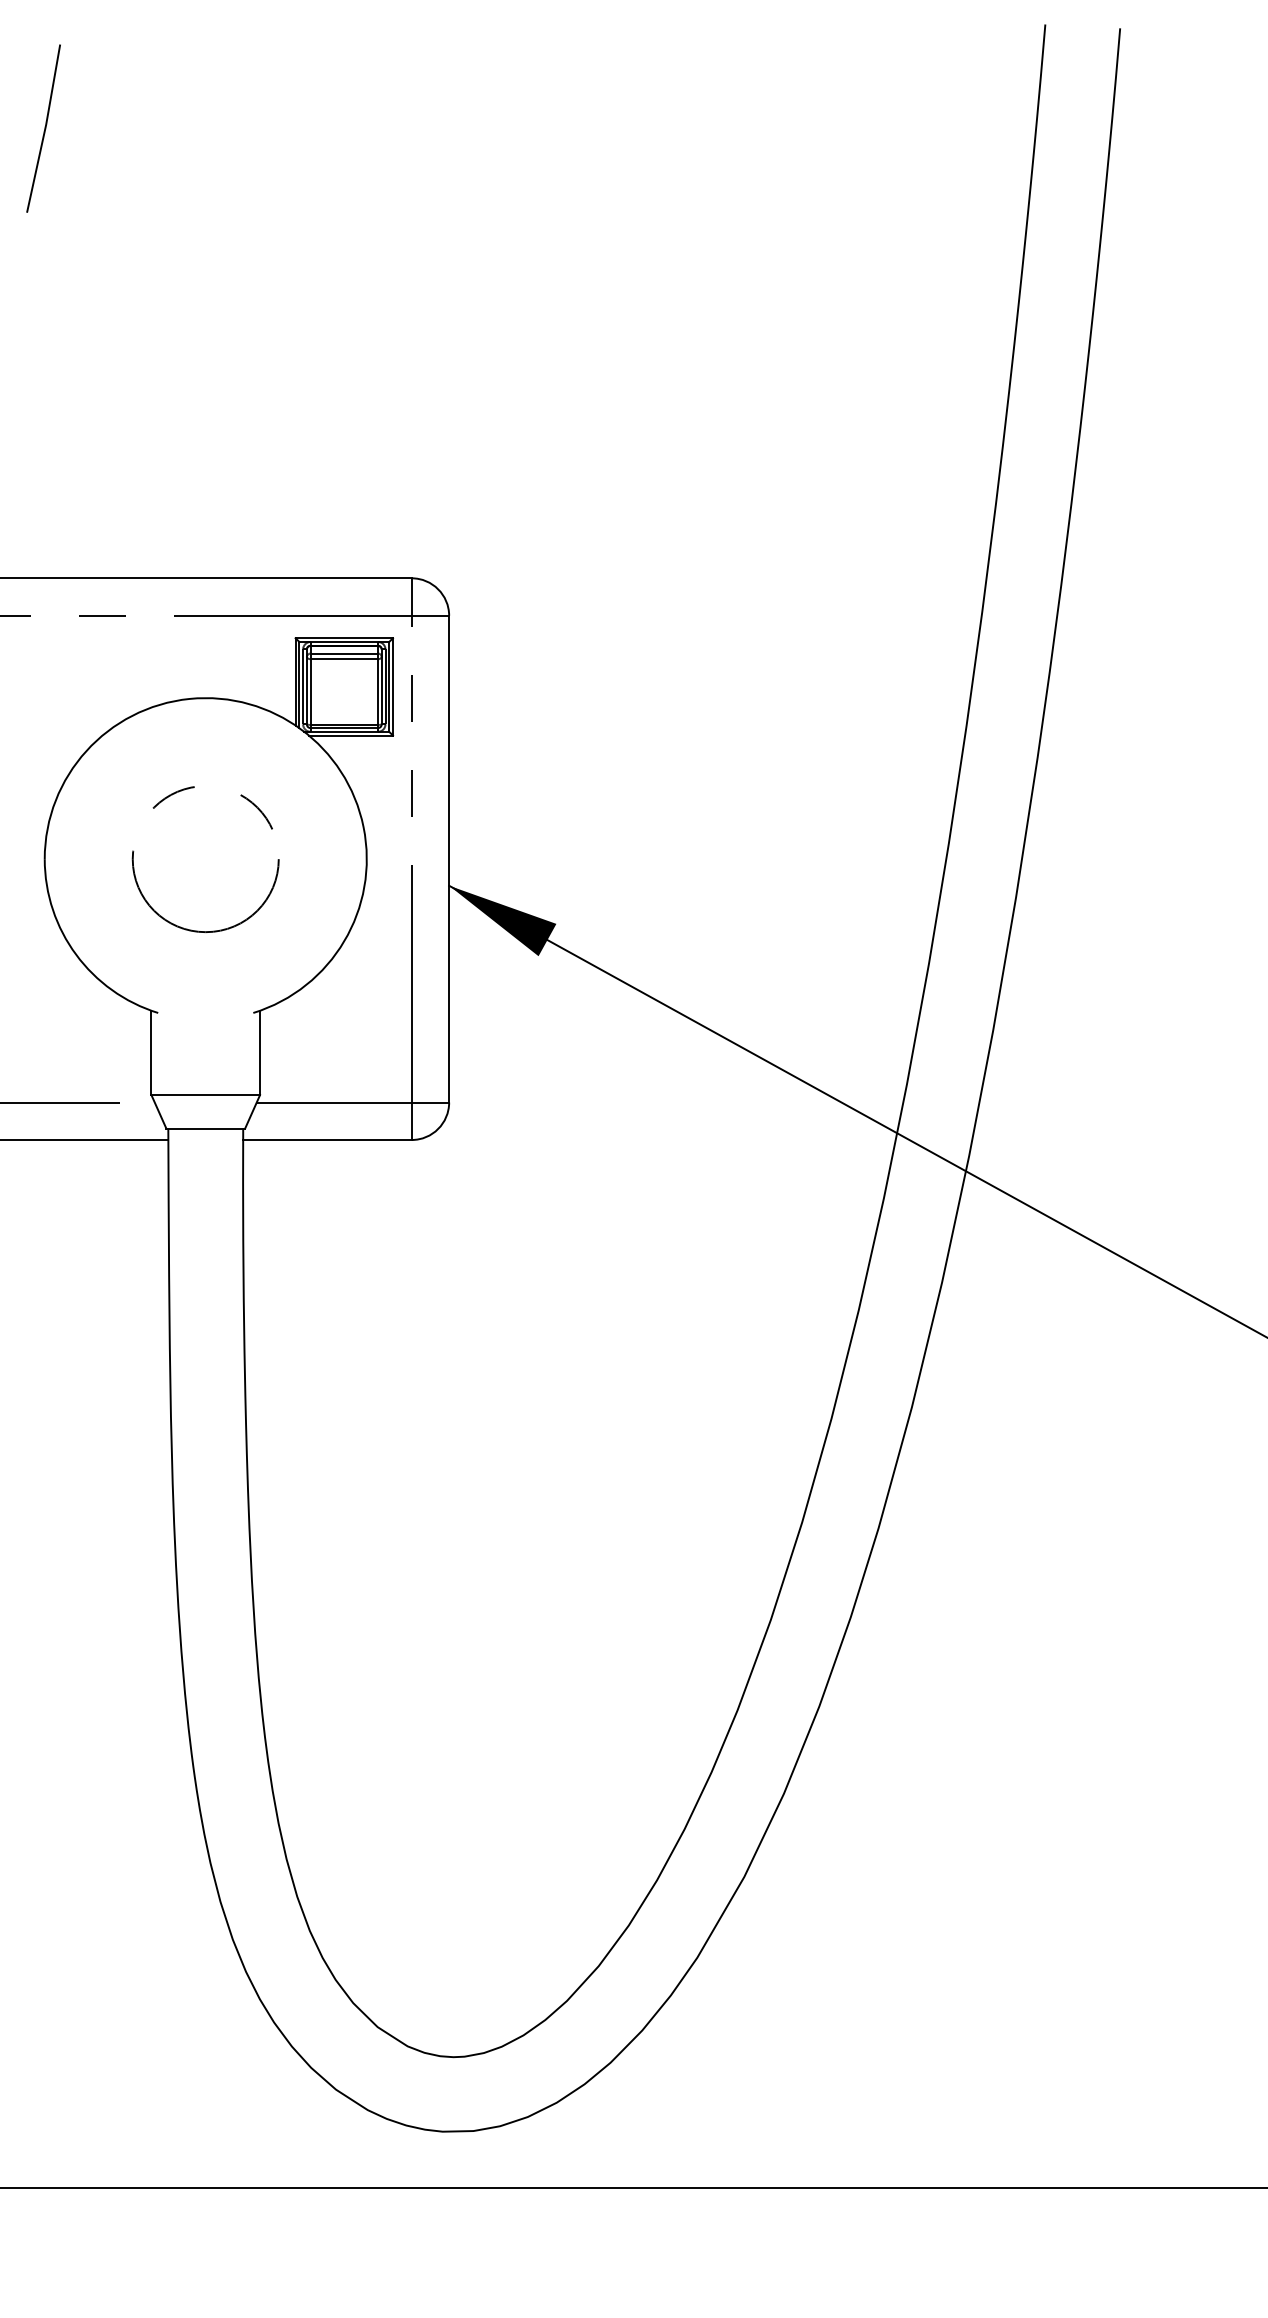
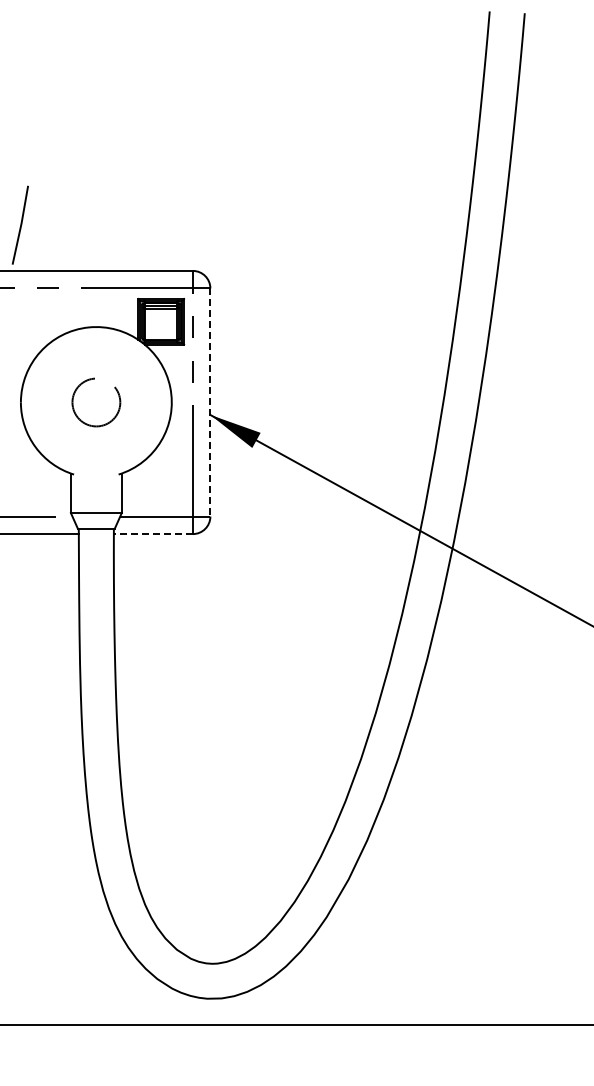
line: (43, 127) -> (20, 224), moved
circle: (206, 859) -> (96, 402), size x0.7
line: (449, 861) -> (210, 403), solid -> dashed
line: (325, 1140) -> (152, 534), solid -> dashed

